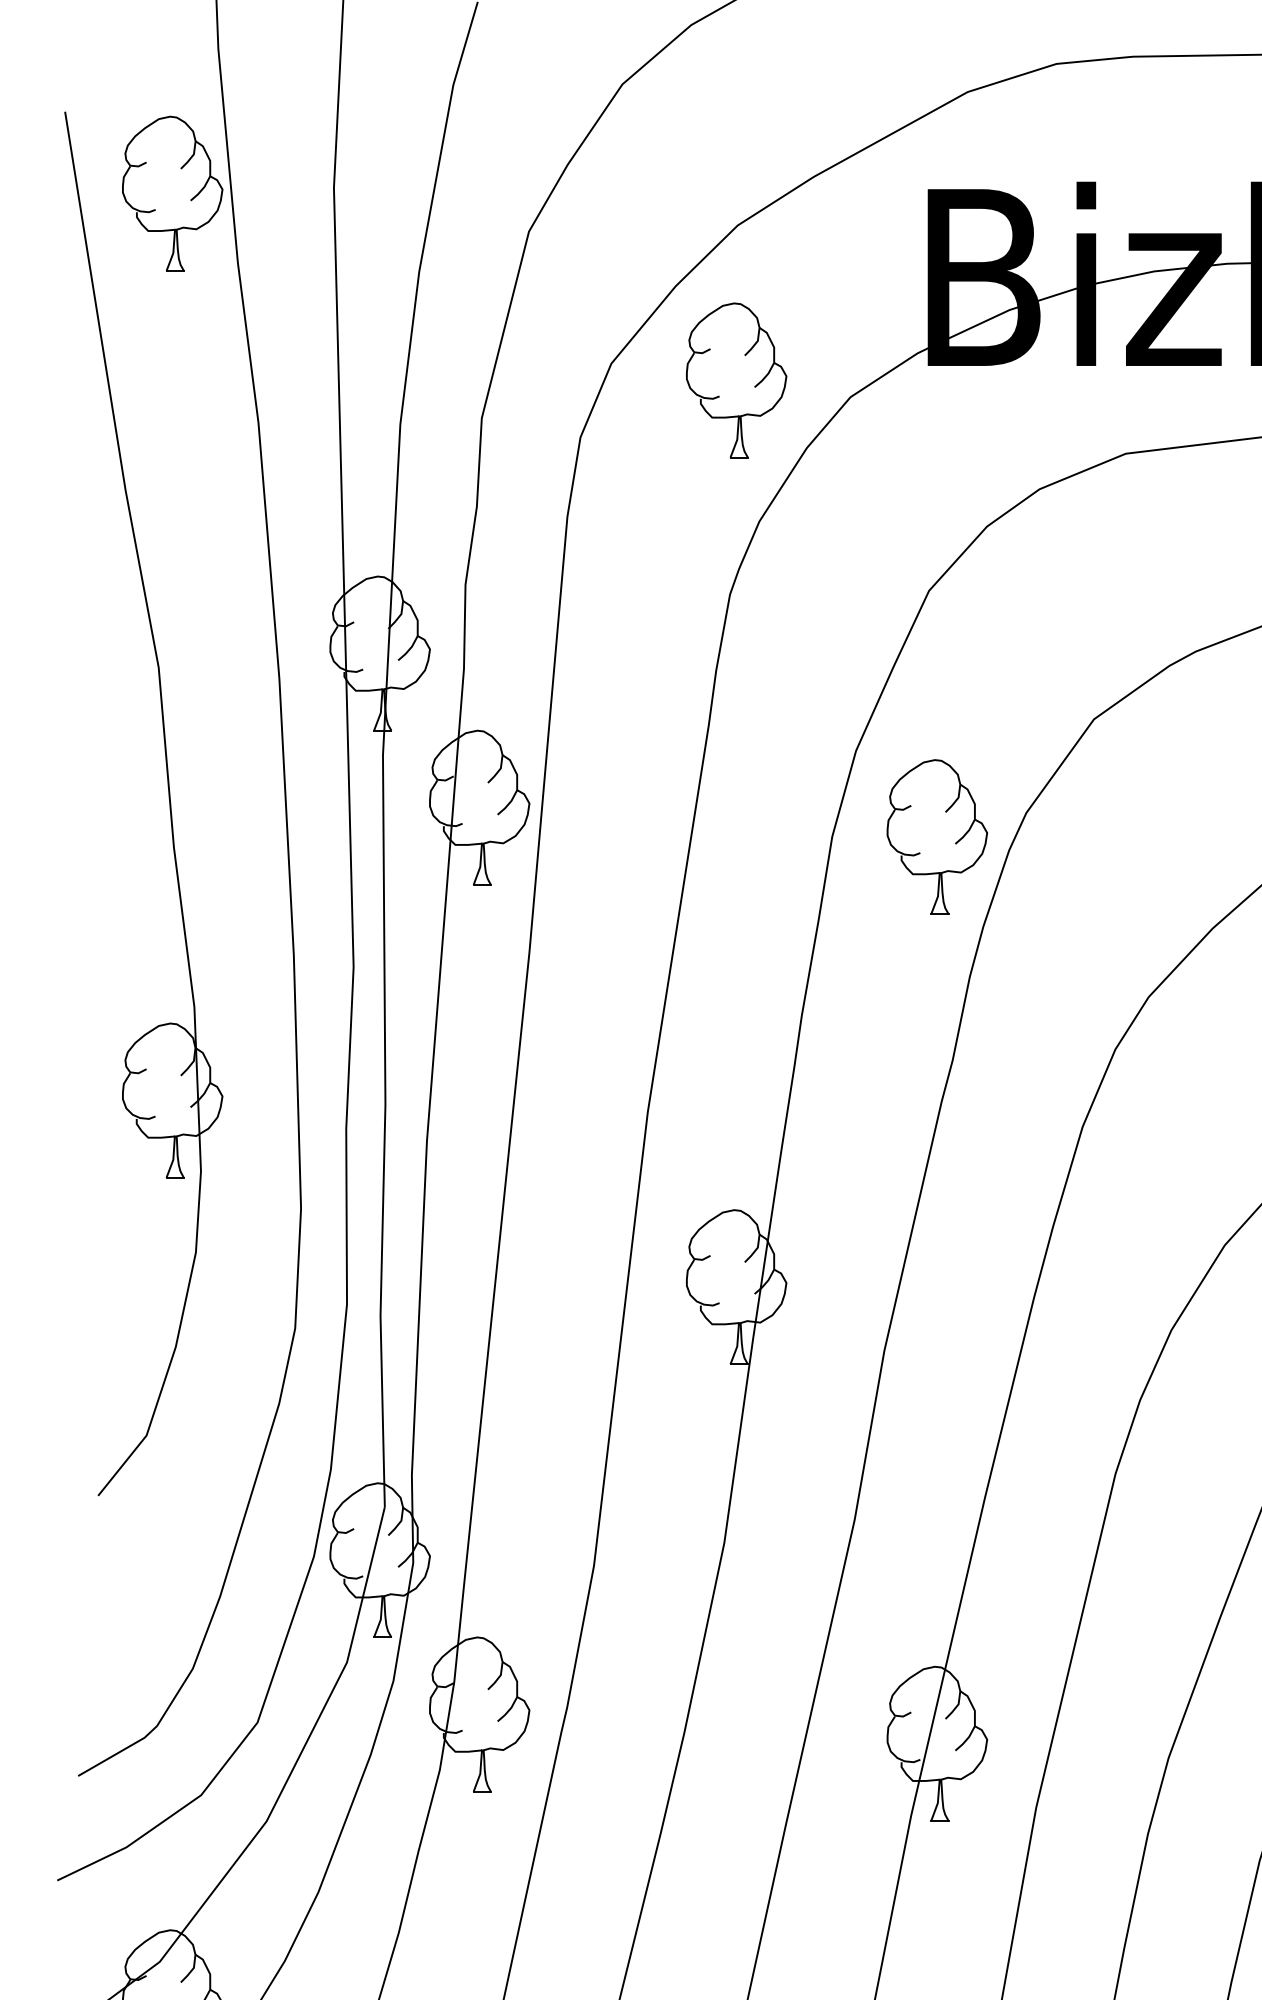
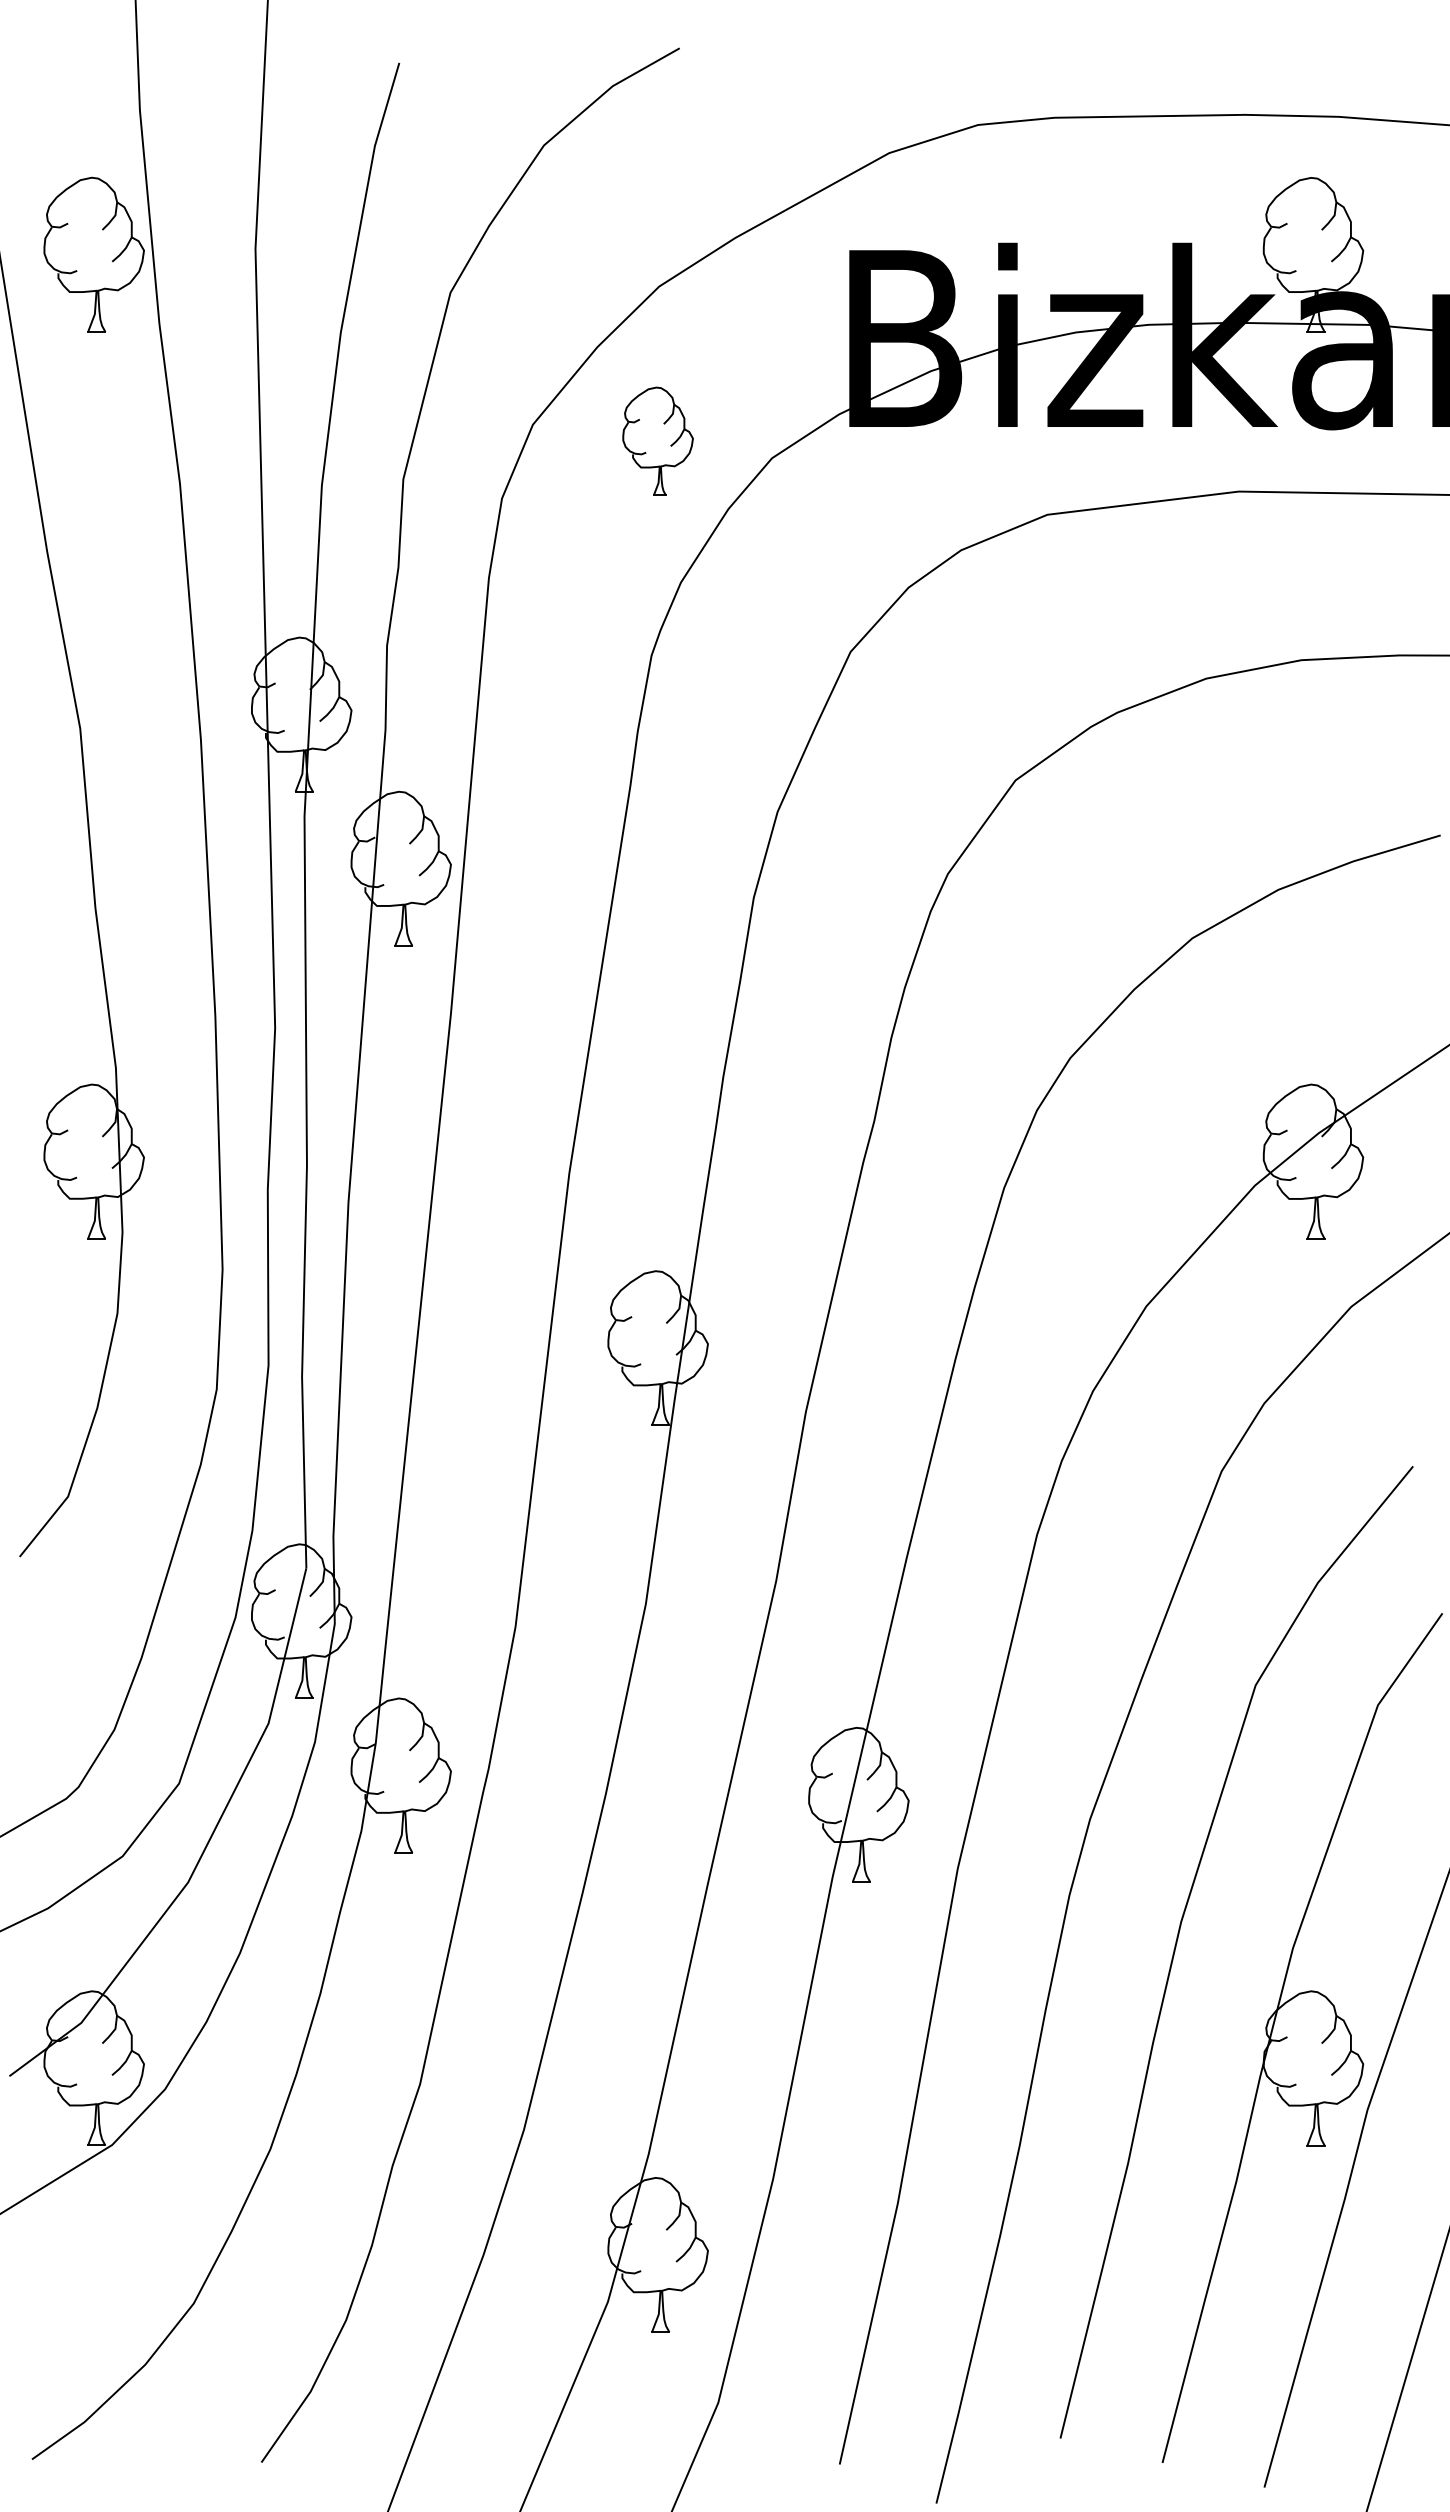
part: (735, 380) -> (657, 441), size x0.7
part: (936, 836) -> (858, 897), removed

